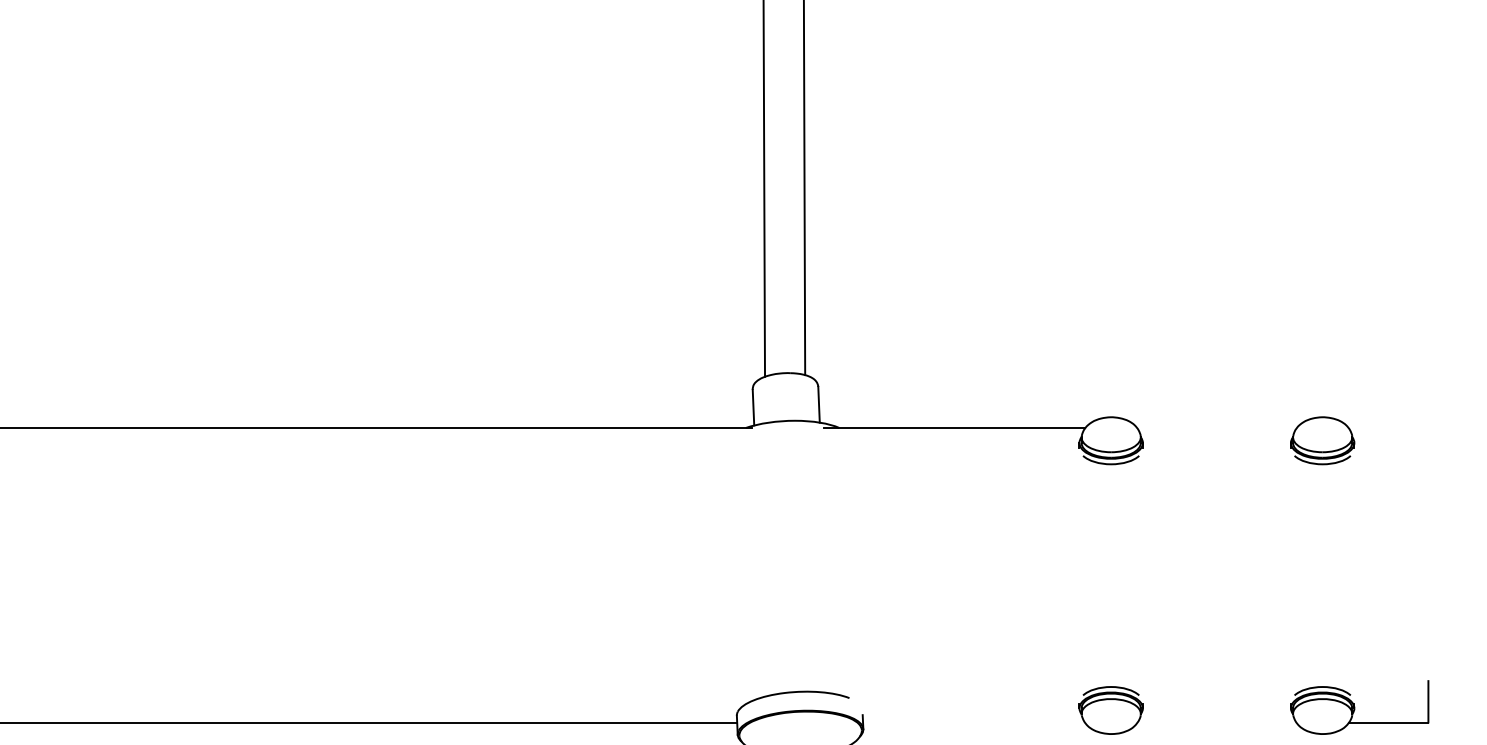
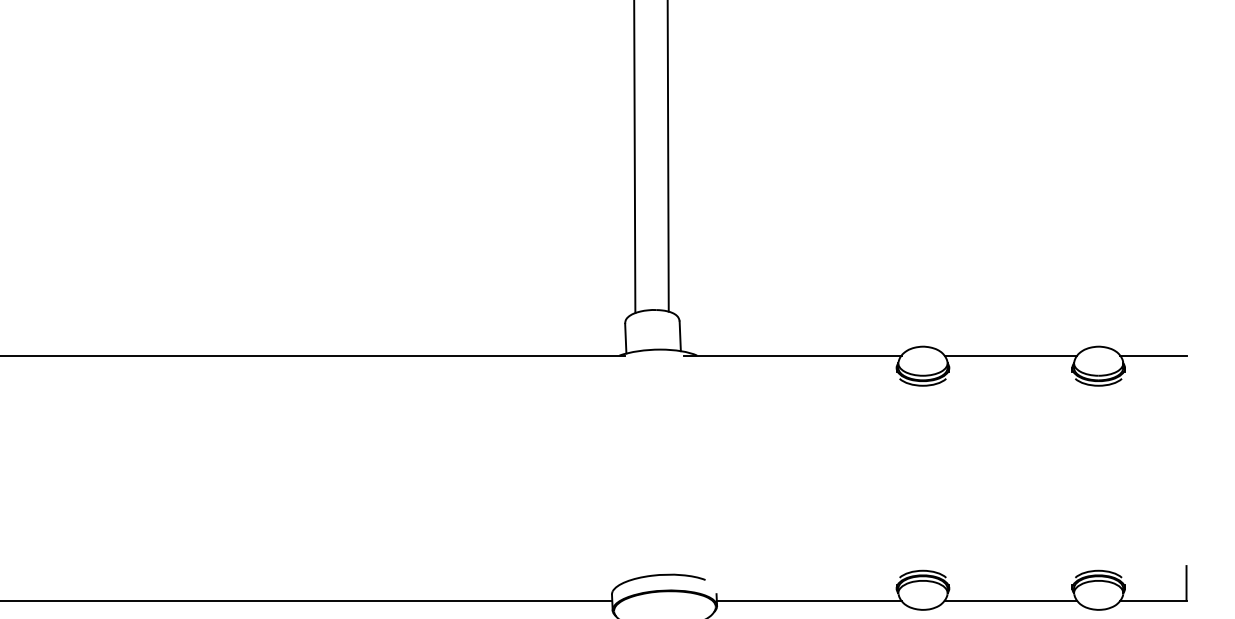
line: (1216, 427) -> (1010, 355), added
line: (1388, 427) -> (1153, 355), added
line: (974, 723) -> (809, 601), added
line: (1216, 723) -> (1010, 601), added

